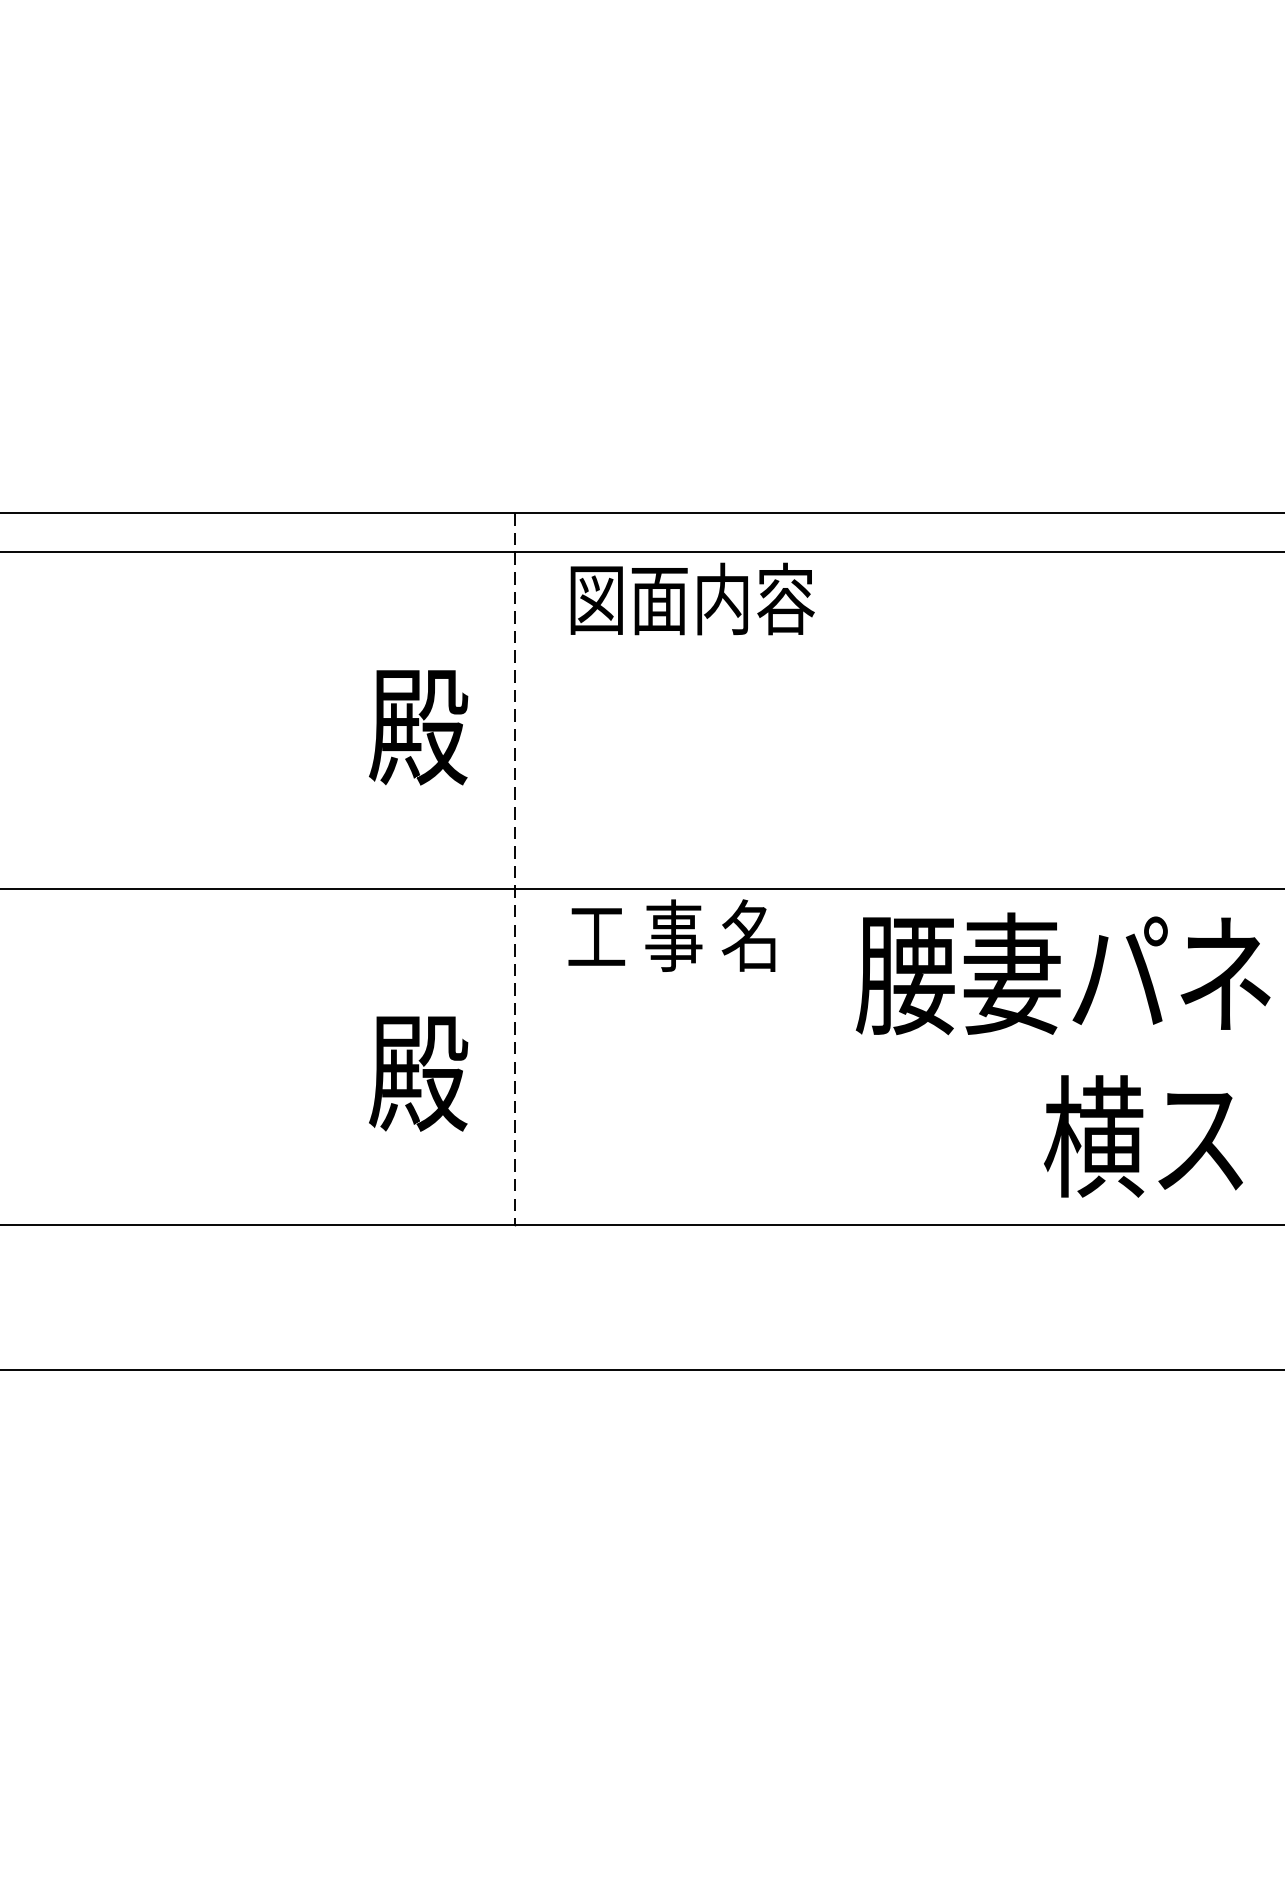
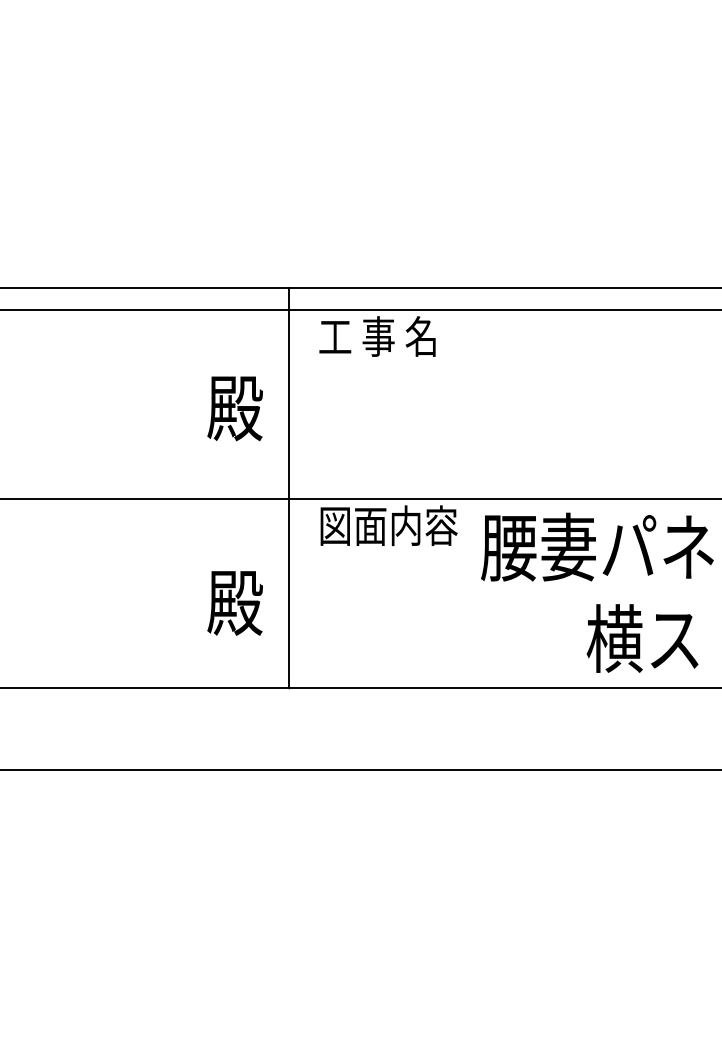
text: (691, 598) -> (388, 336), 図面内容 -> 工 事 名
line: (515, 869) -> (289, 488), dashed -> solid
text: (691, 935) -> (388, 525), 工 事 名 -> 図面内容

